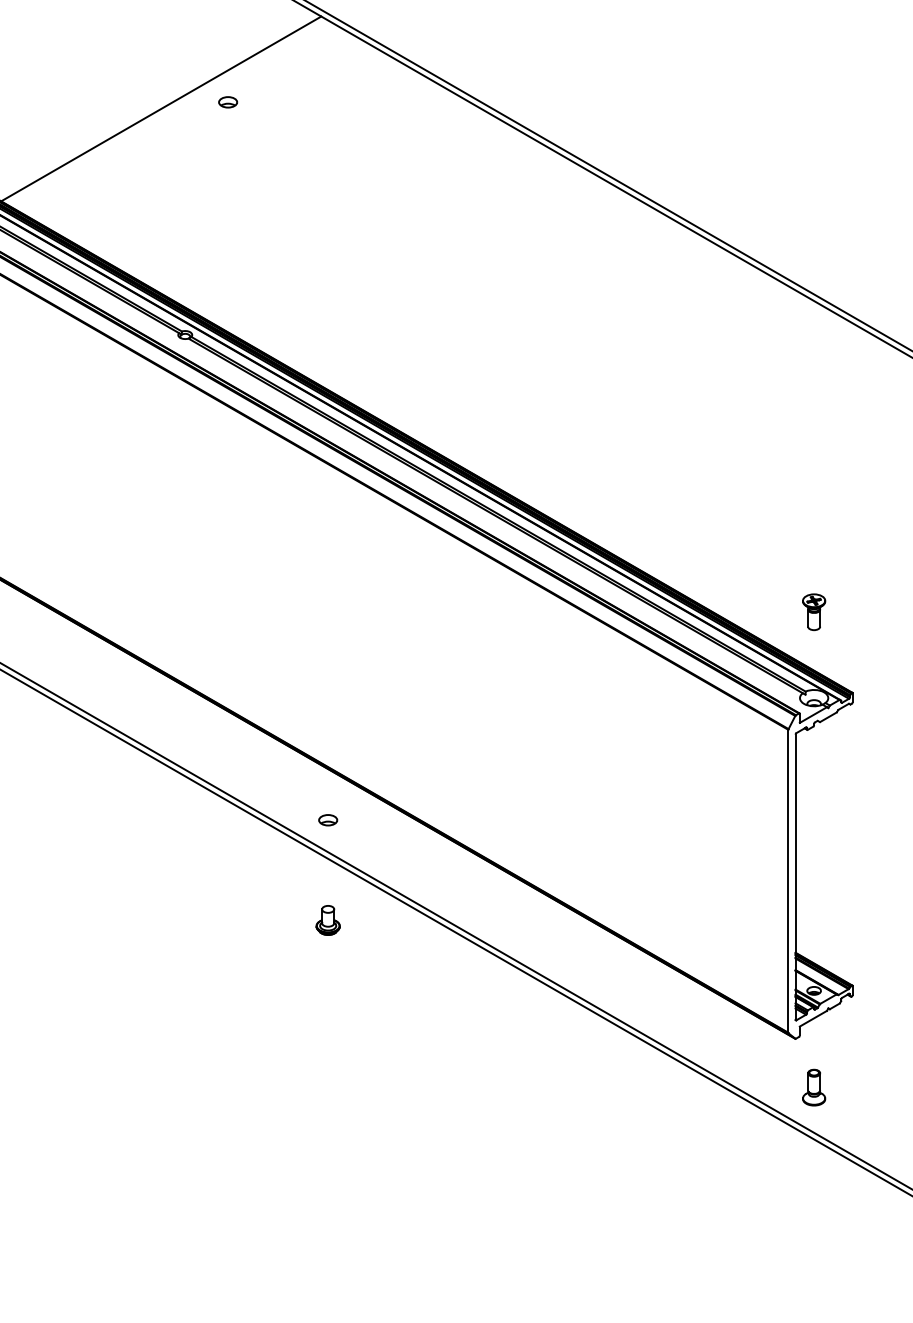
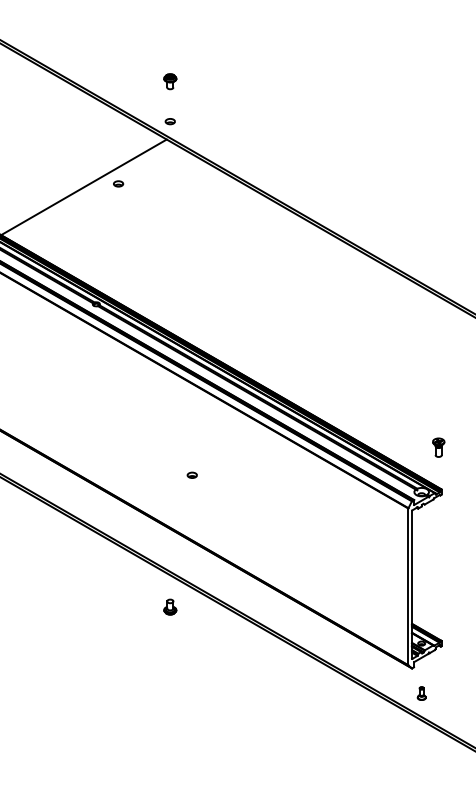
part: (813, 611) -> (438, 447), moved
part: (326, 818) -> (191, 474), moved
part: (813, 1087) -> (421, 693), size x0.7

